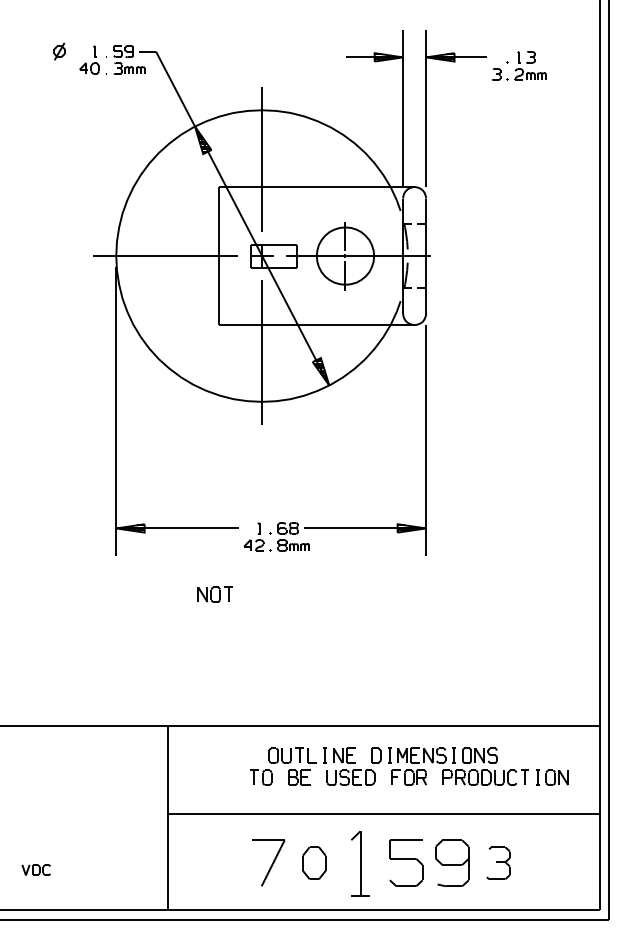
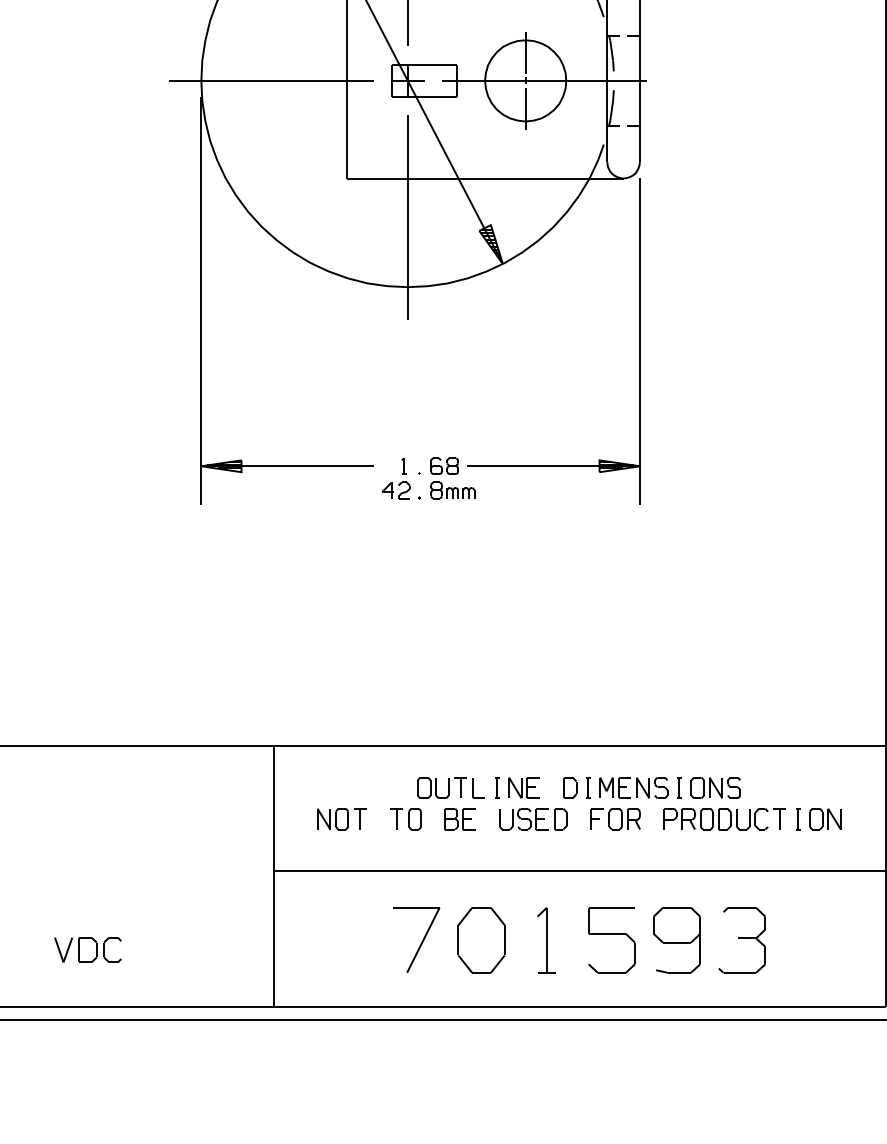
part: (214, 594) -> (340, 818), moved
part: (314, 862) -> (481, 939), size x1.43
part: (359, 862) -> (545, 939), size x0.71
part: (498, 862) -> (742, 939), size x1.43
part: (36, 869) -> (88, 949), size x1.67

